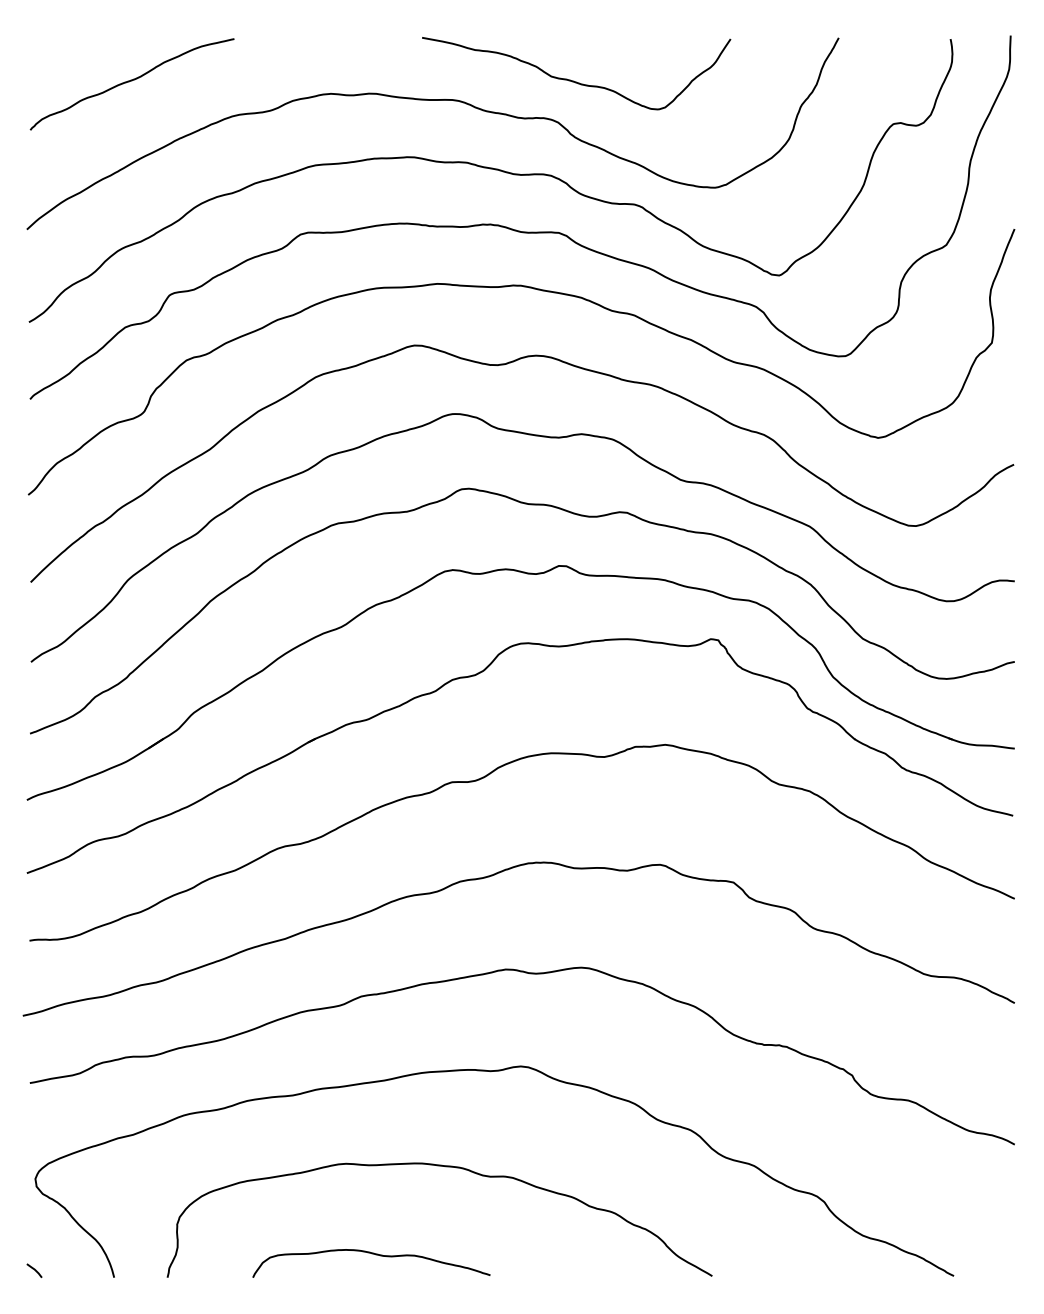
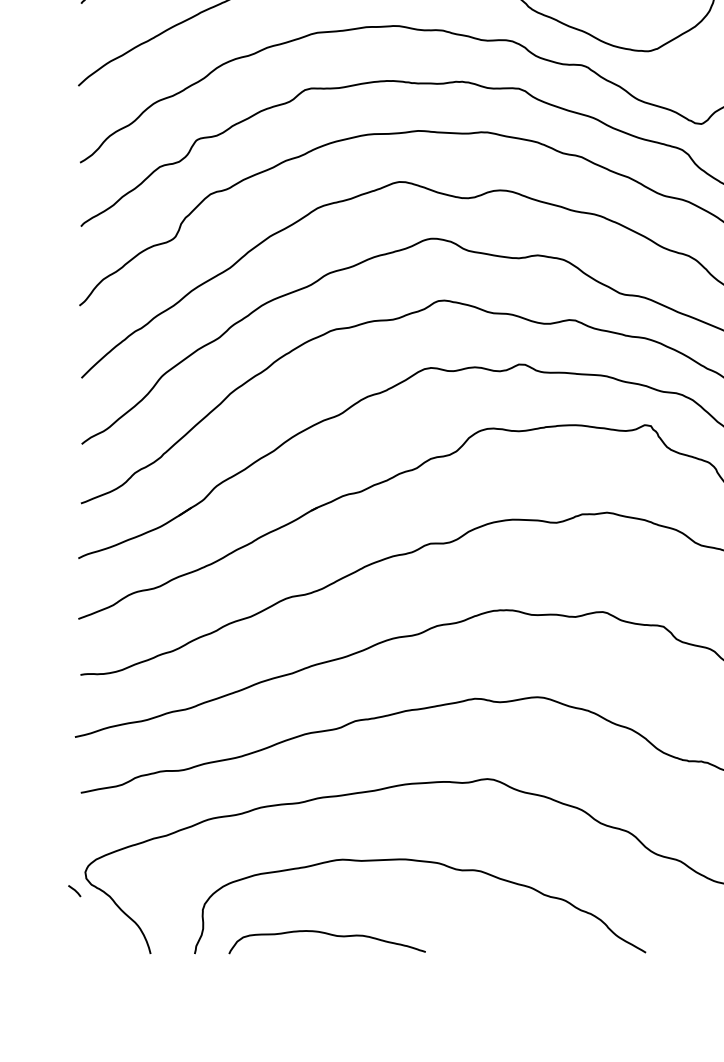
curve: (375, 1255) -> (330, 935), moved
curve: (34, 1270) -> (74, 890), moved

